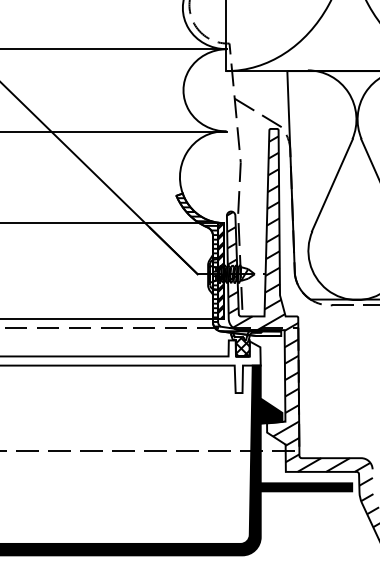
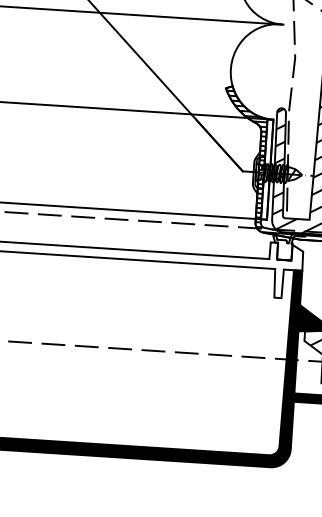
hatch: (220, 270) -> (266, 169), removed
hatch: (245, 343) -> (287, 246), removed

